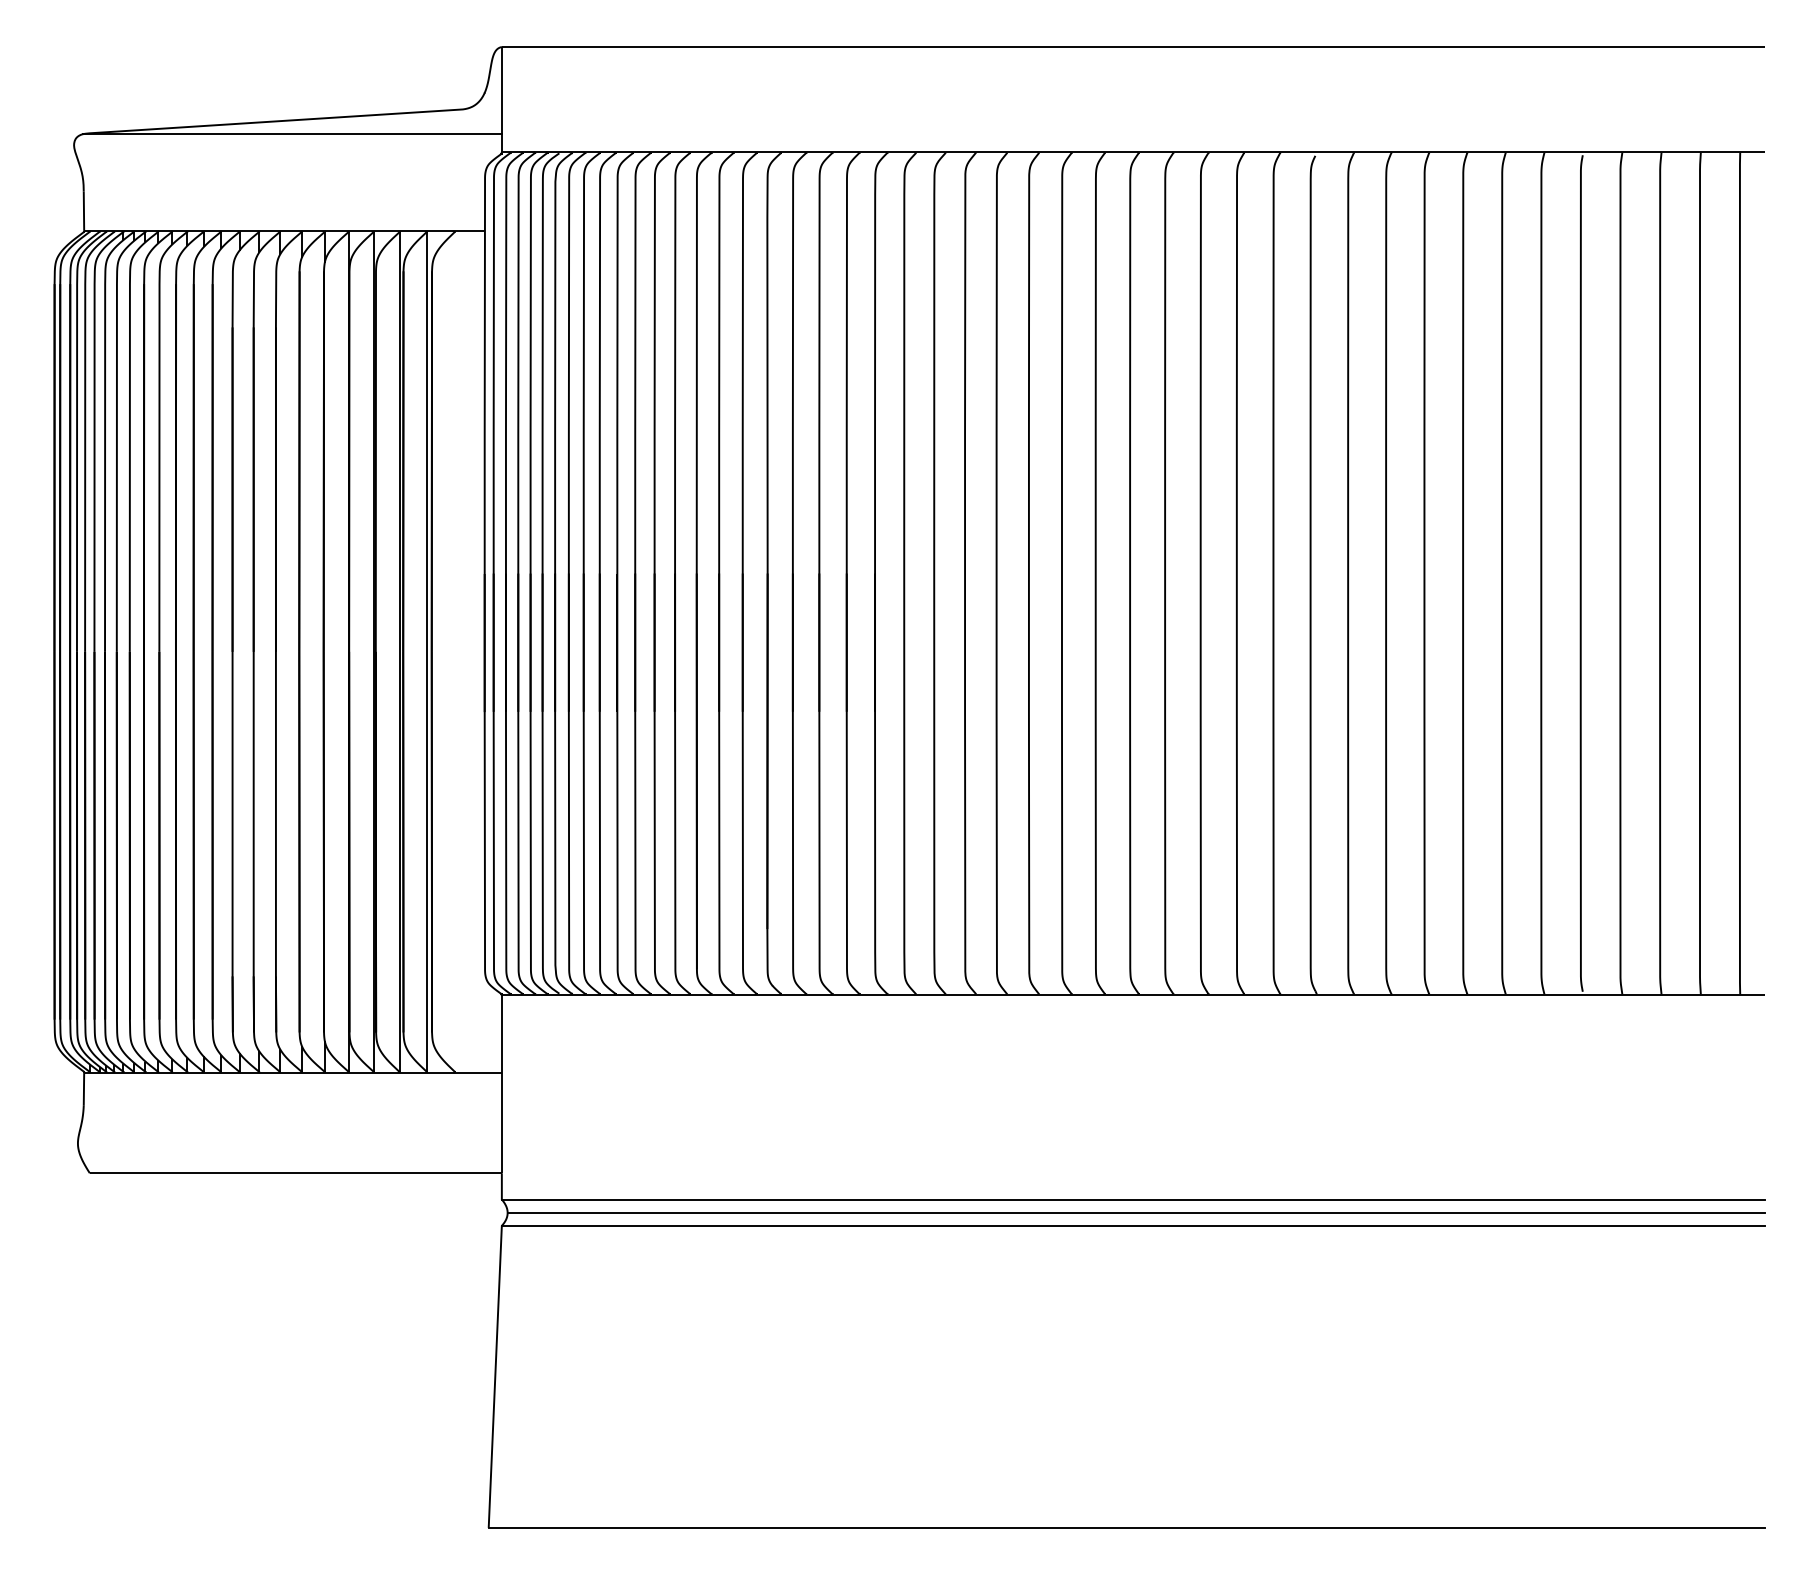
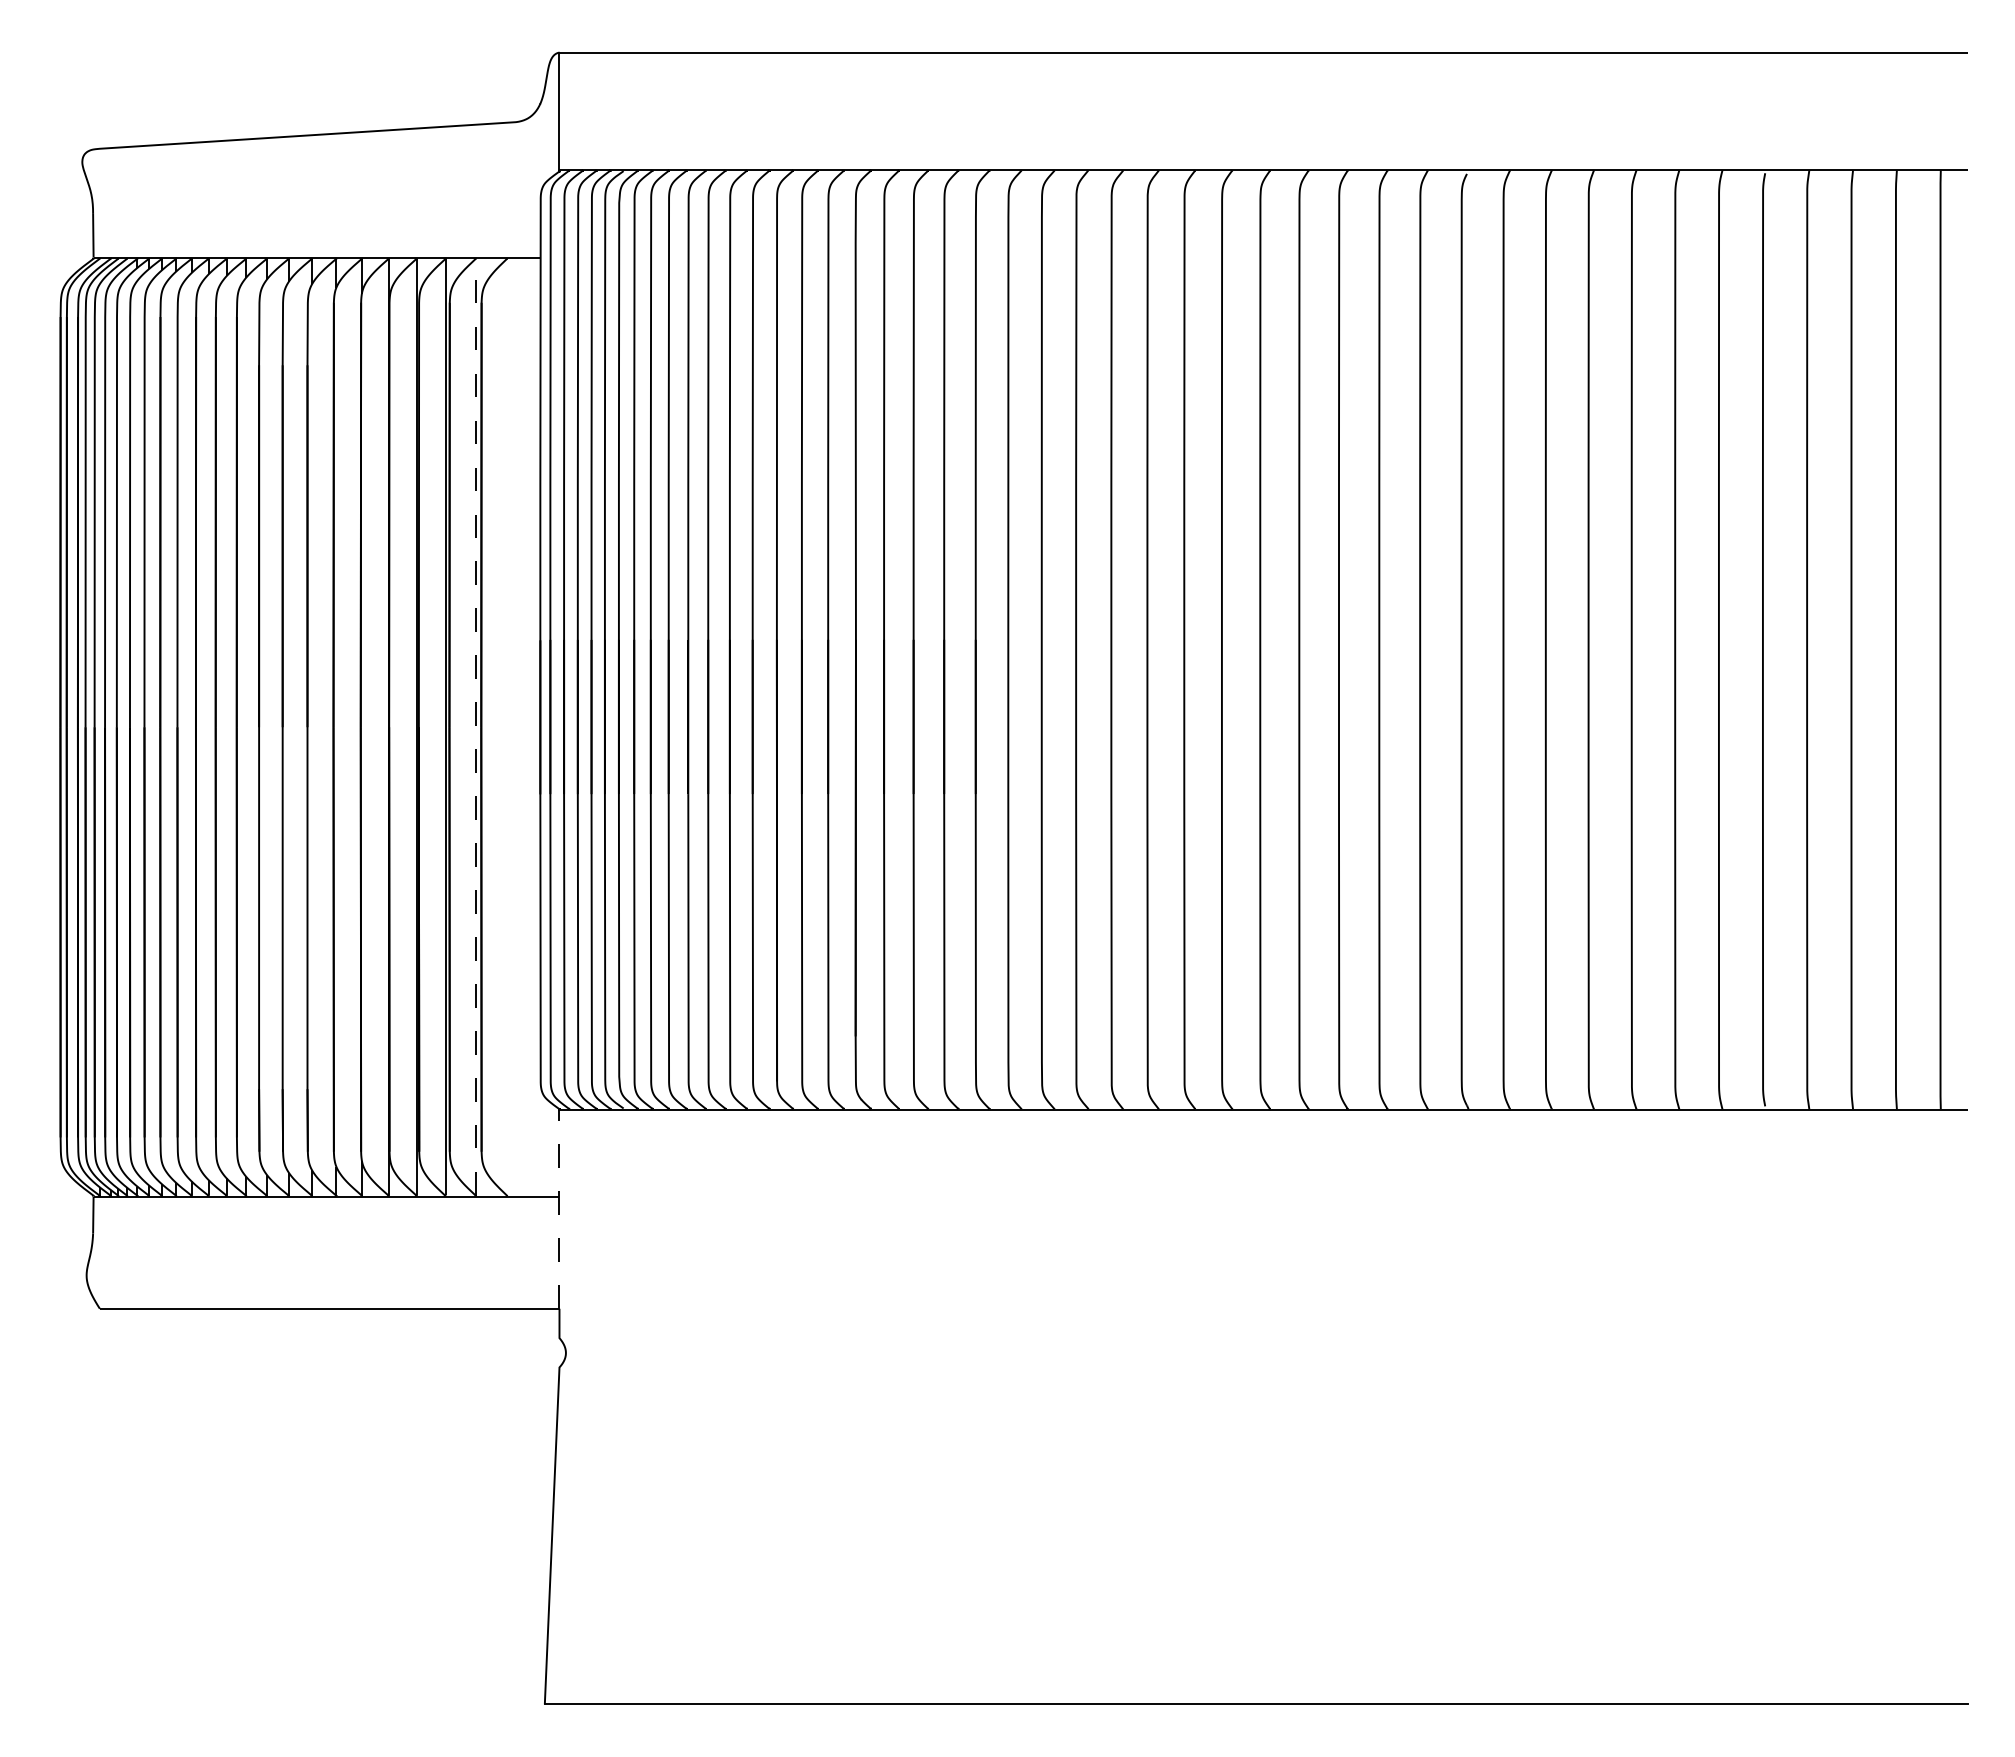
line: (292, 133) -> (325, 149), removed
line: (426, 652) -> (475, 727), solid -> dashed
line: (501, 1084) -> (559, 1209), solid -> dashed
line: (1133, 1199) -> (1263, 1338), removed
line: (1135, 1212) -> (1266, 1352), removed
line: (1133, 1225) -> (1263, 1367), removed

